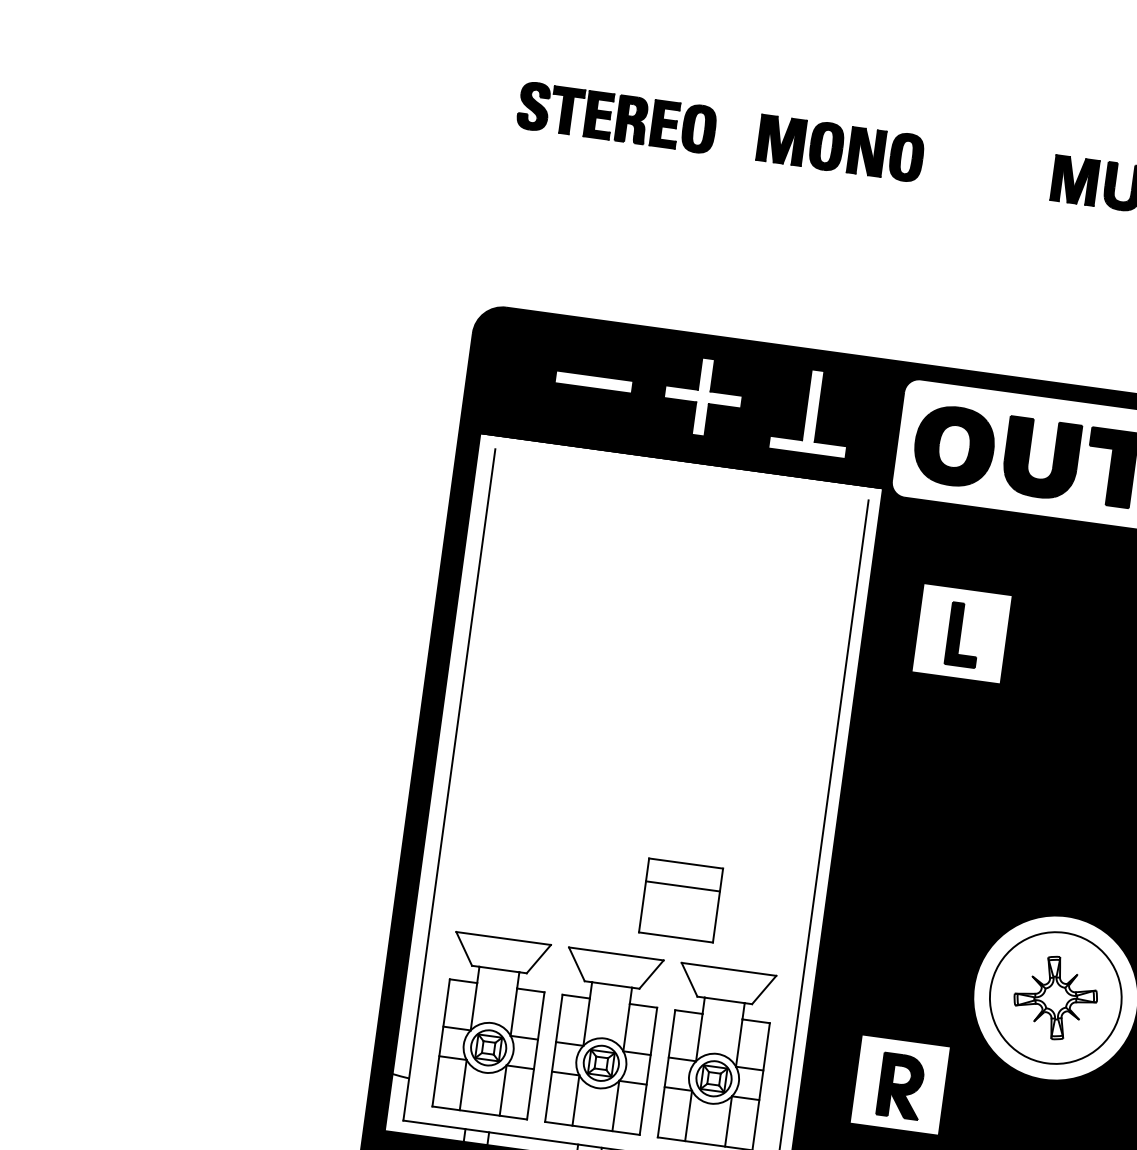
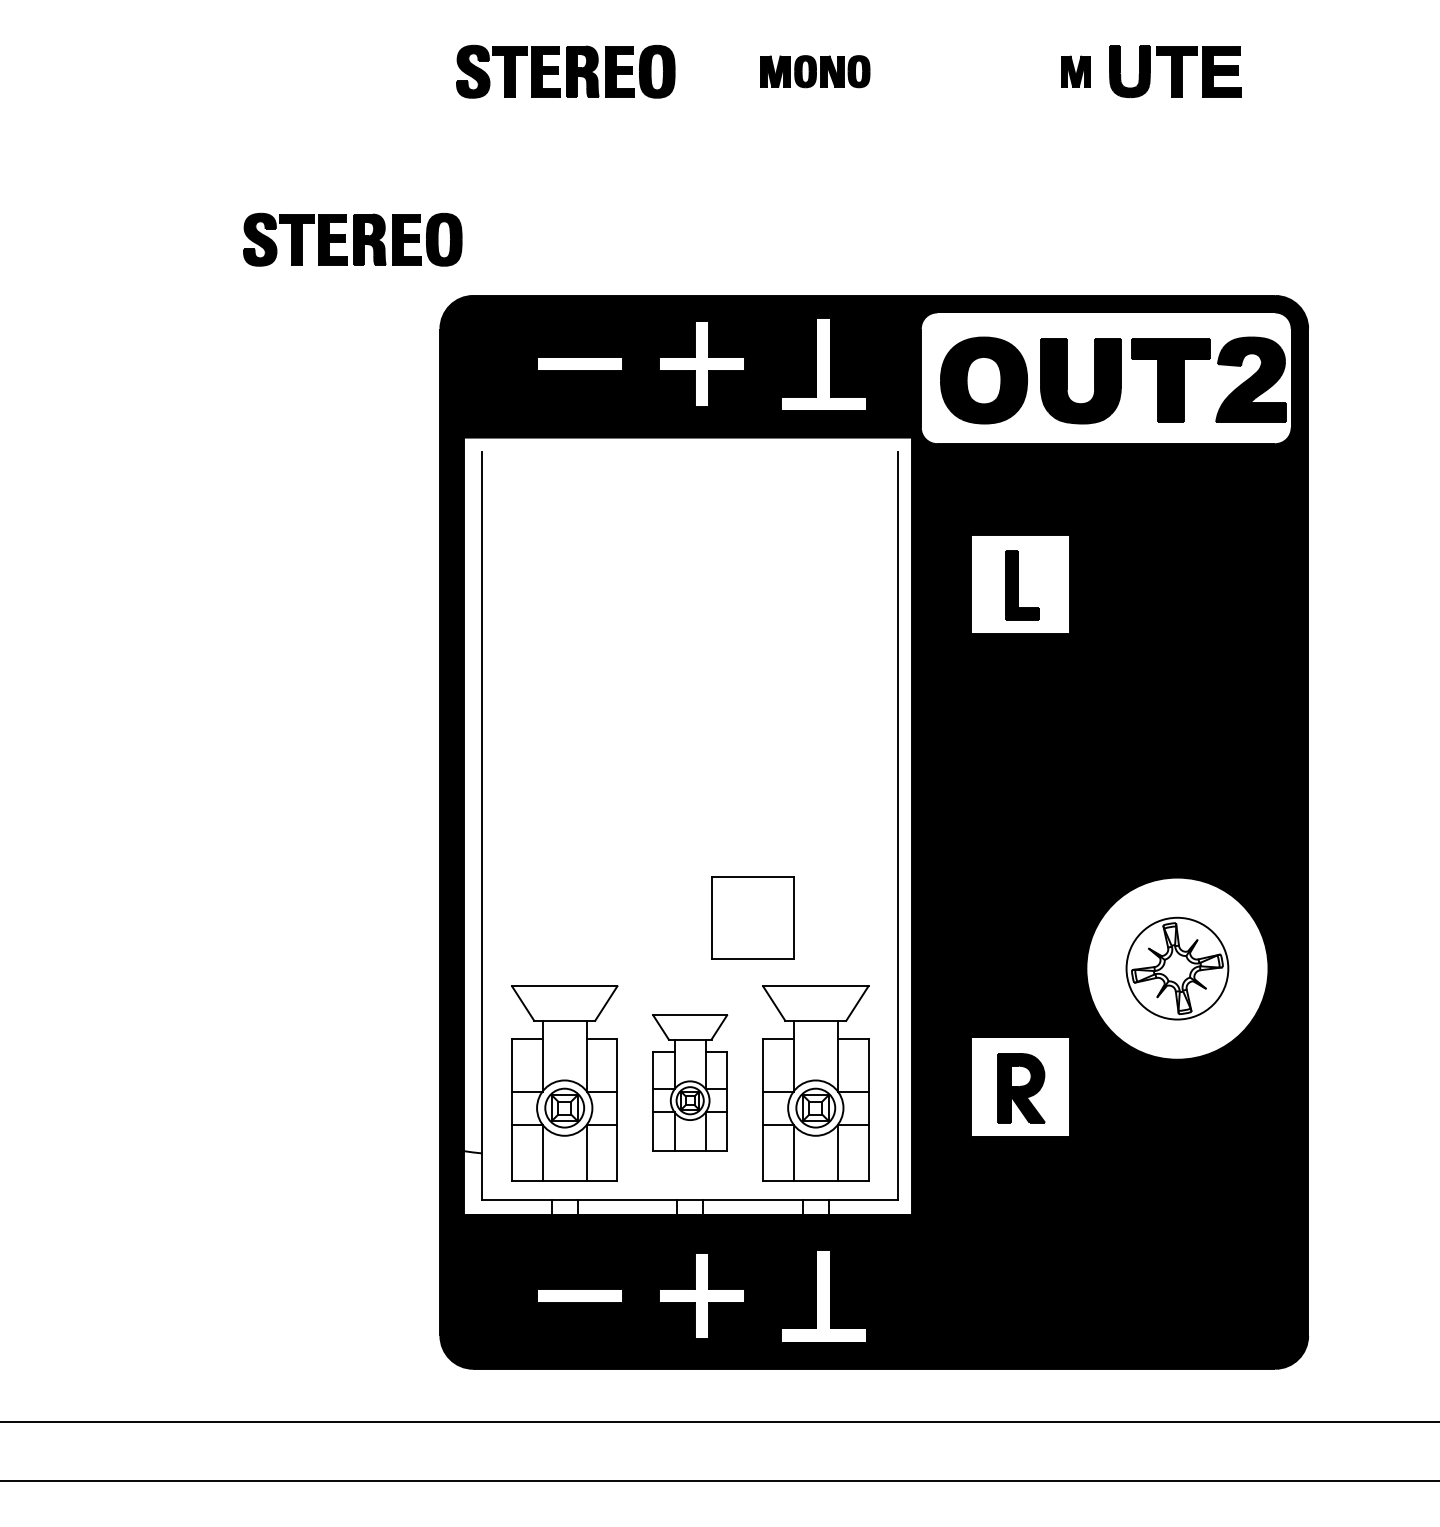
part: (840, 148) -> (814, 71), size x0.6
part: (1074, 180) -> (1075, 71), size x0.6
part: (404, 242) -> (352, 239), added
line: (682, 886) -> (752, 902), removed
circle: (1055, 997) -> (1177, 968), size x0.7
part: (603, 1041) -> (689, 1083), size x0.7

